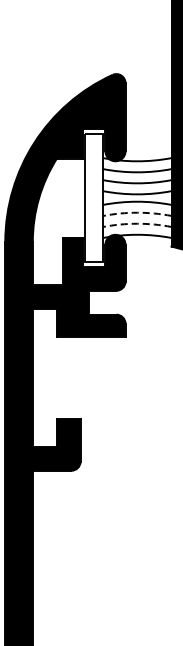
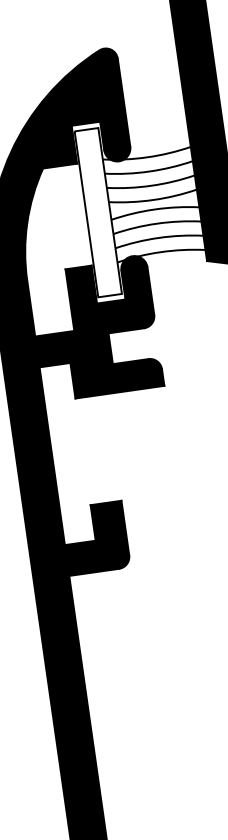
arc: (137, 212) -> (156, 223), dashed -> solid
arc: (137, 223) -> (158, 237), dashed -> solid

